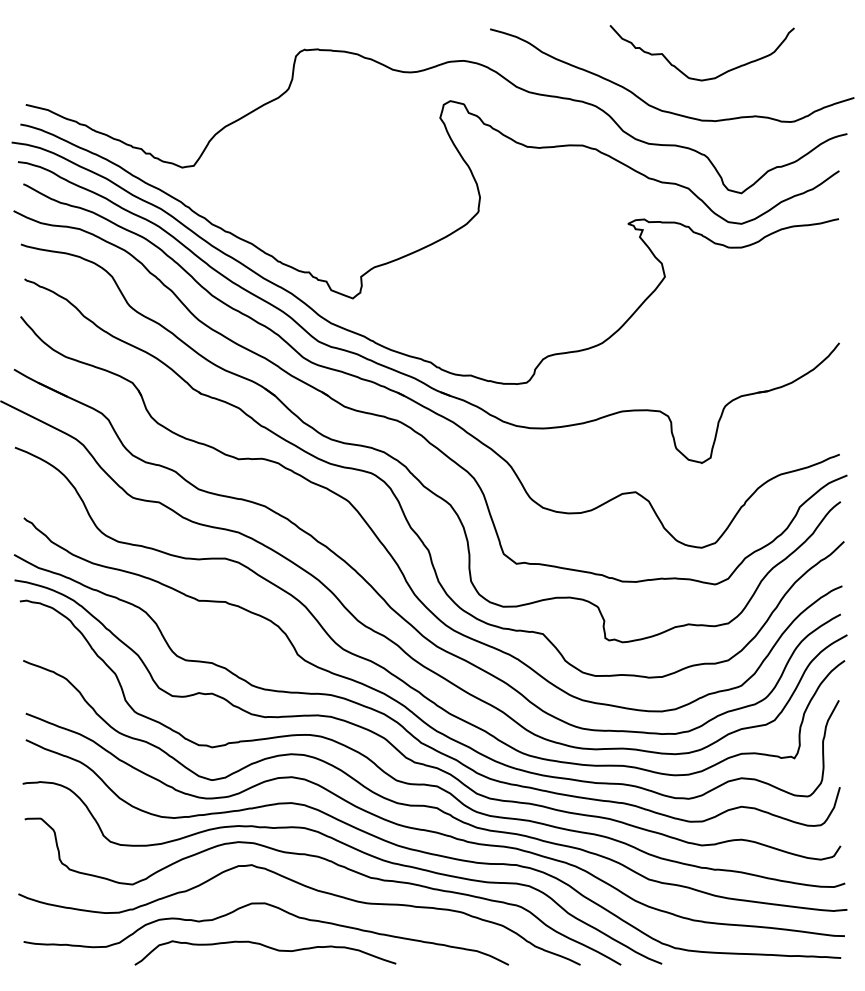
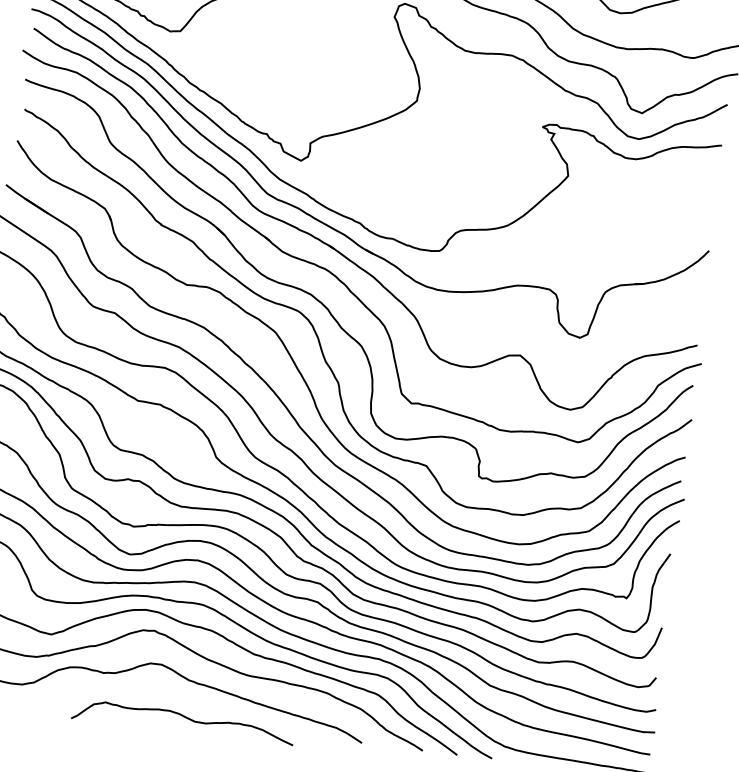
curve: (265, 947) -> (183, 717), moved

